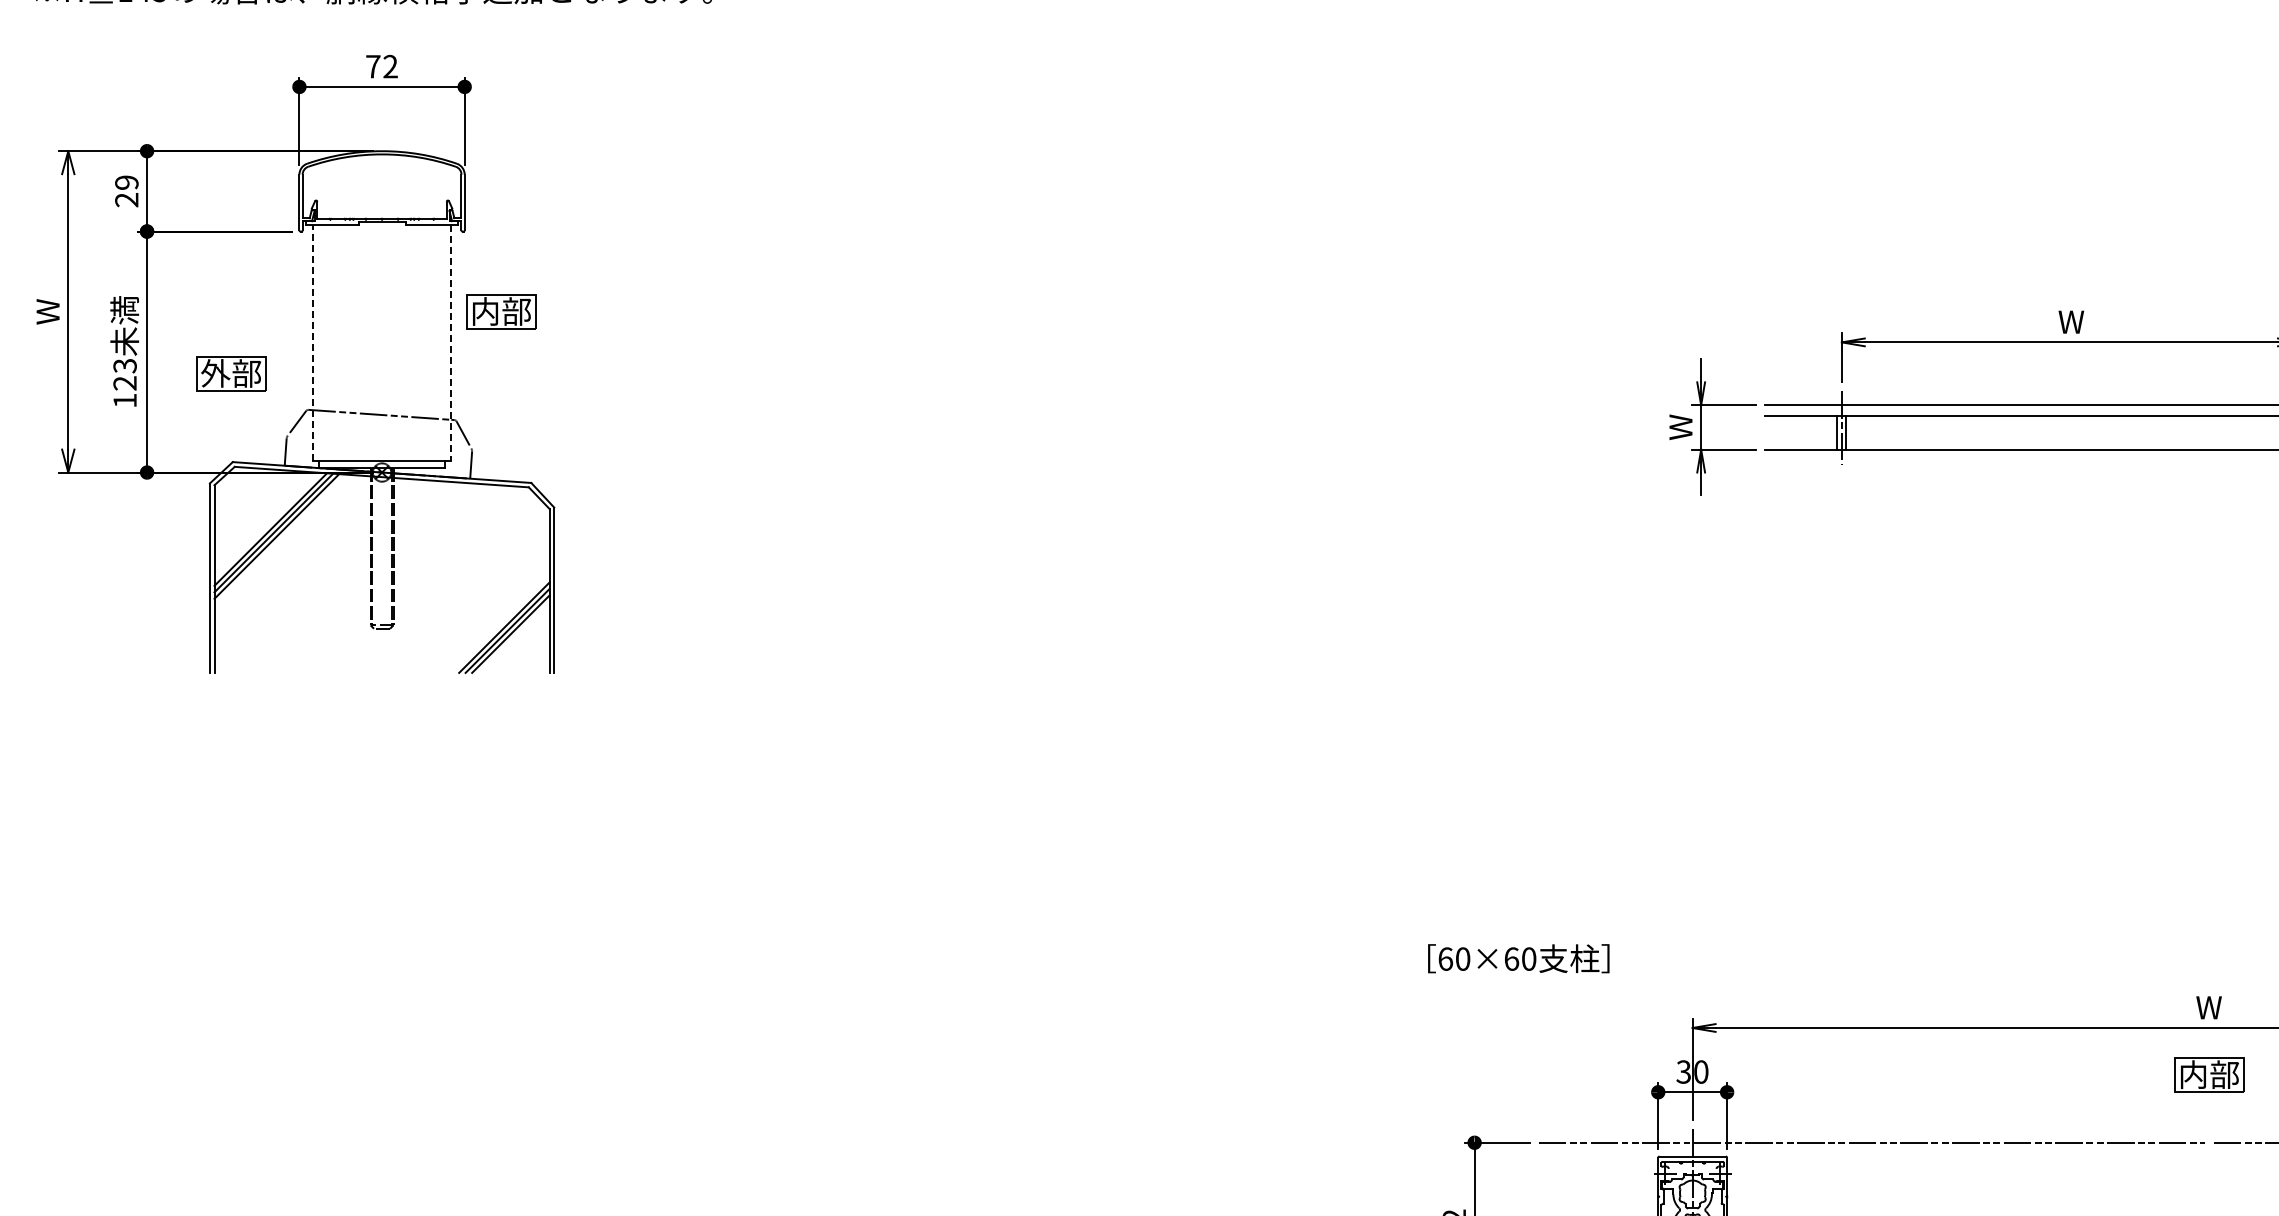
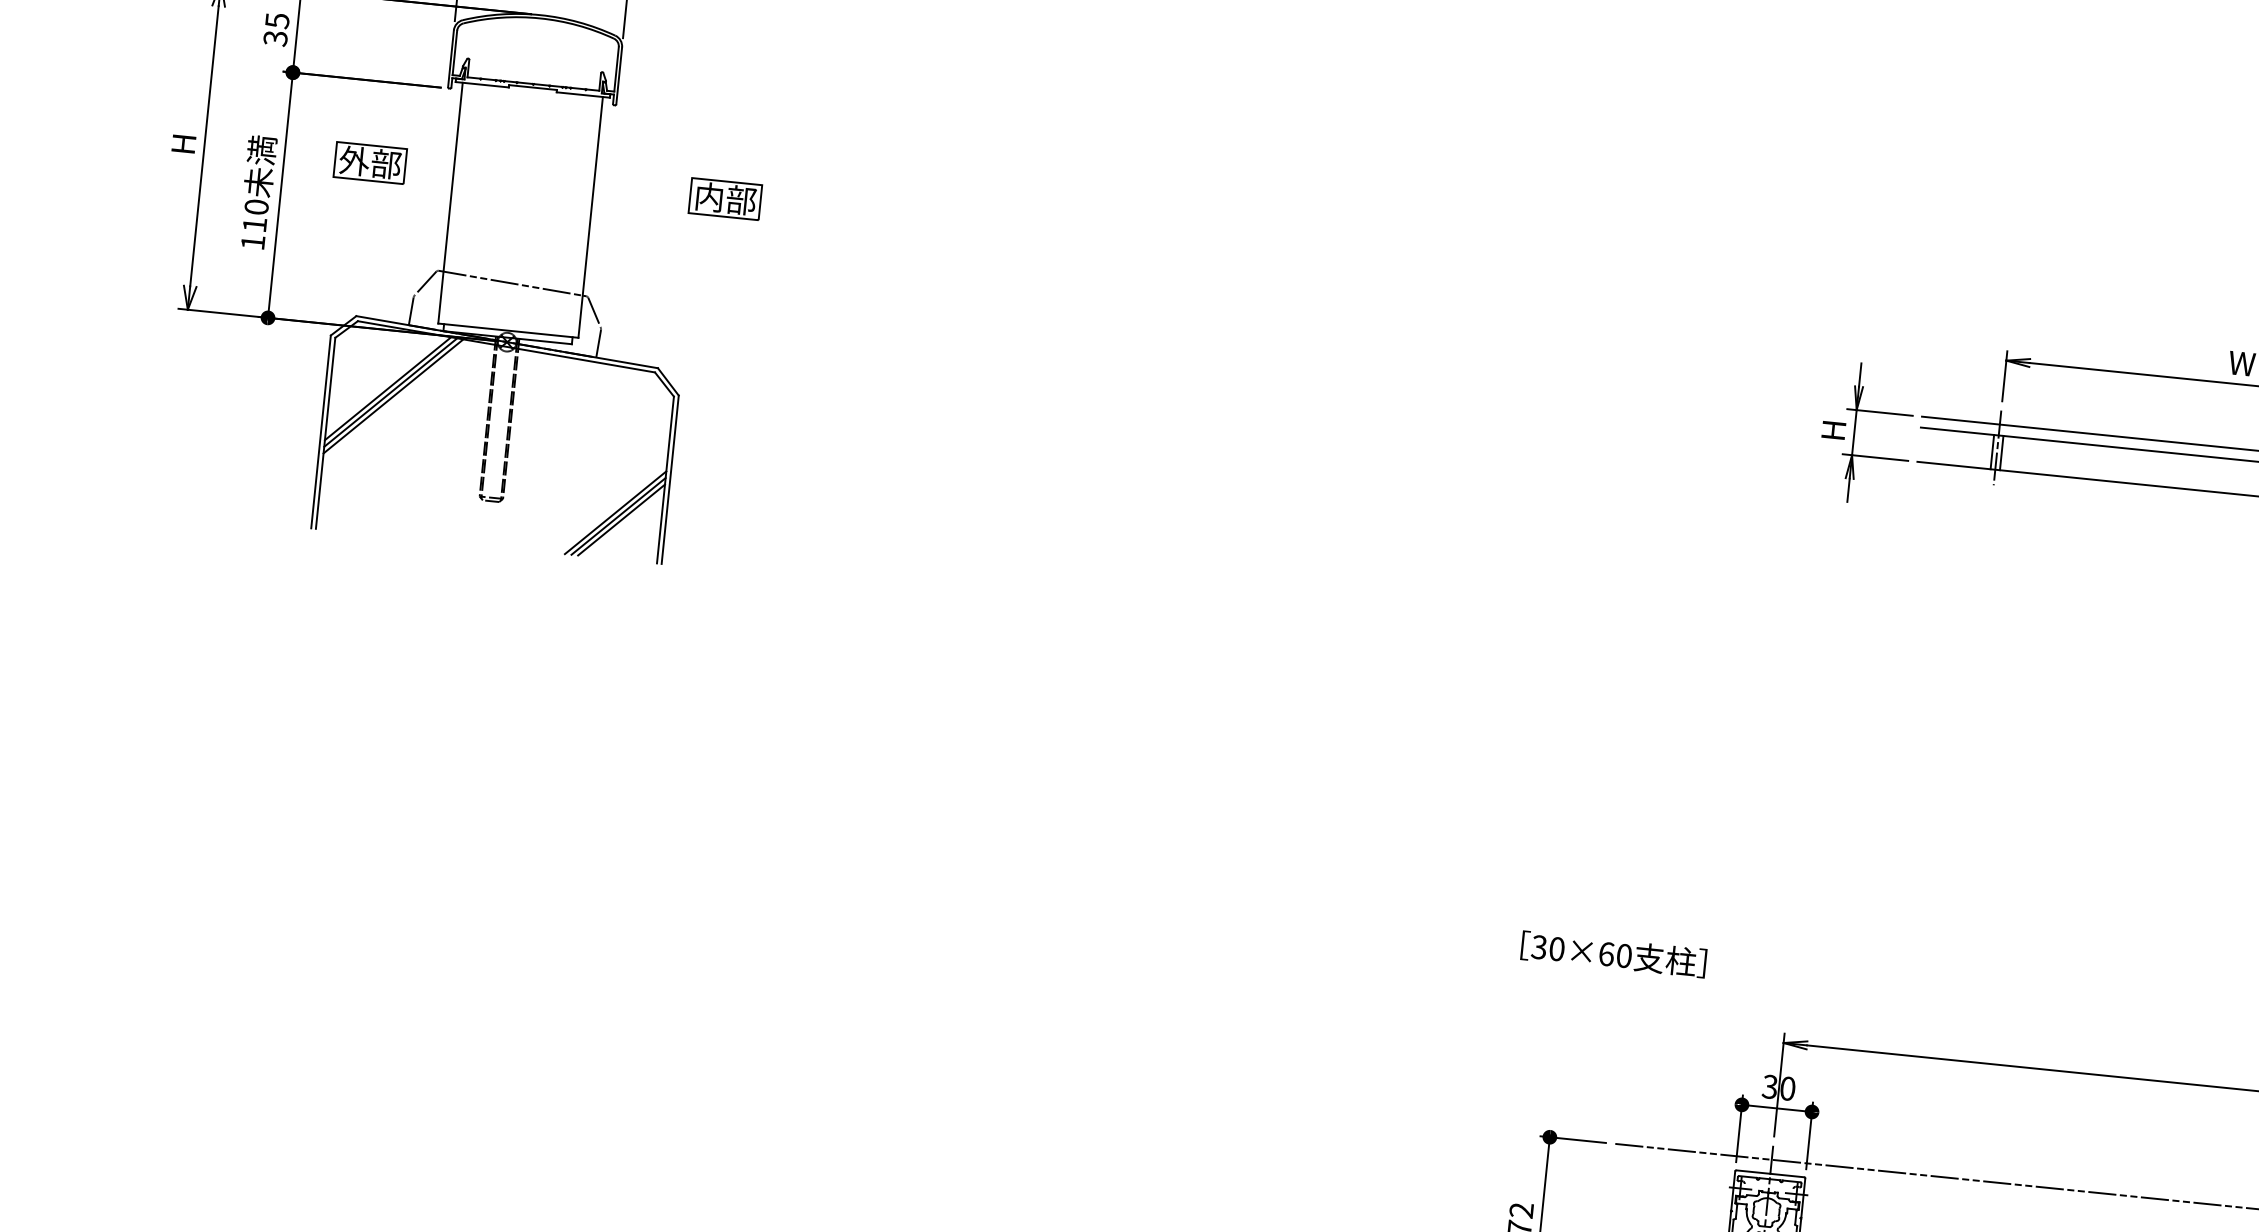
text: (126, 191) -> (276, 29), 29 -> 35
text: (47, 311) -> (183, 143), W -> H
part: (501, 311) -> (725, 198), moved
line: (313, 342) -> (450, 202), dashed -> solid
line: (450, 343) -> (590, 217), dashed -> solid
part: (231, 373) -> (370, 162), moved
text: (124, 374) -> (255, 215), 123 -> 110
text: (1680, 427) -> (1833, 430), W -> H
text: (1445, 958) -> (1539, 946), 60×60 -> 30×60

